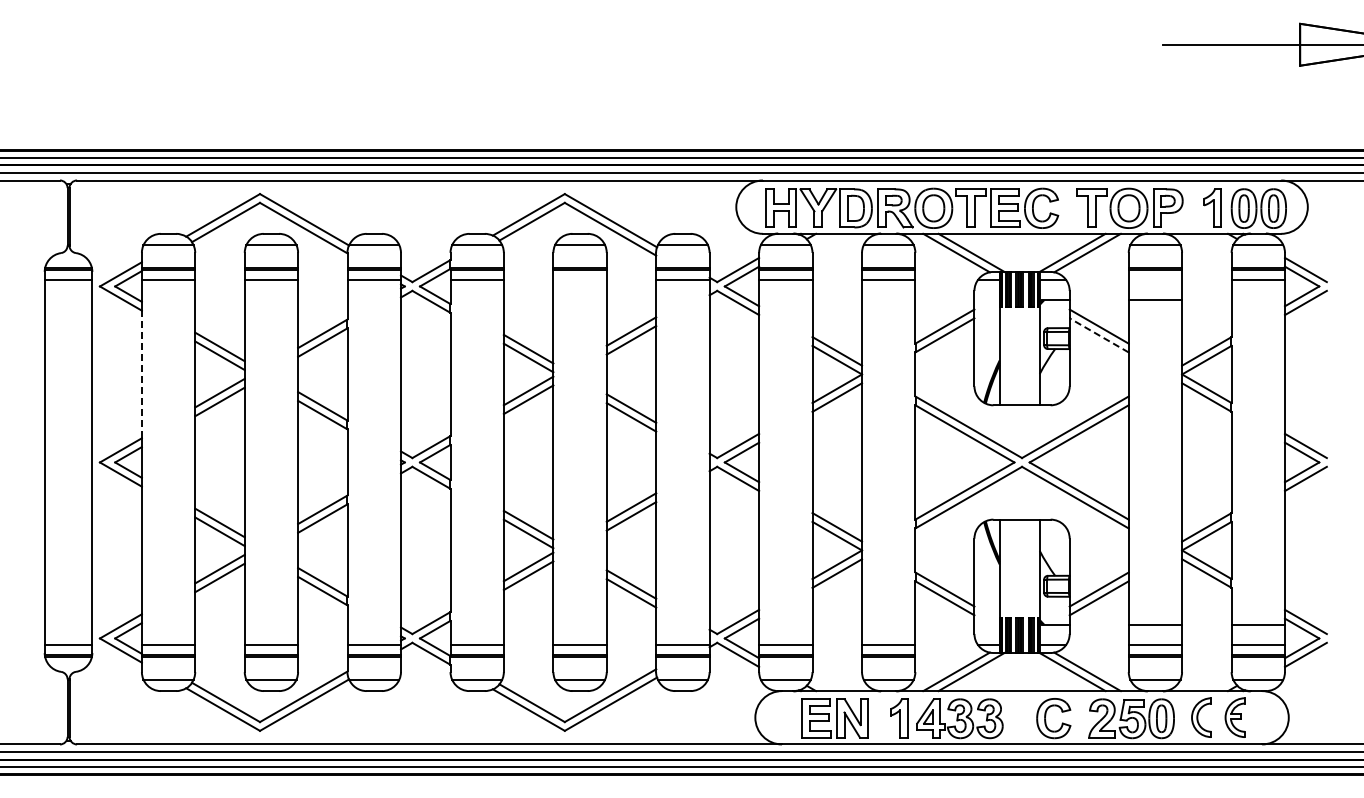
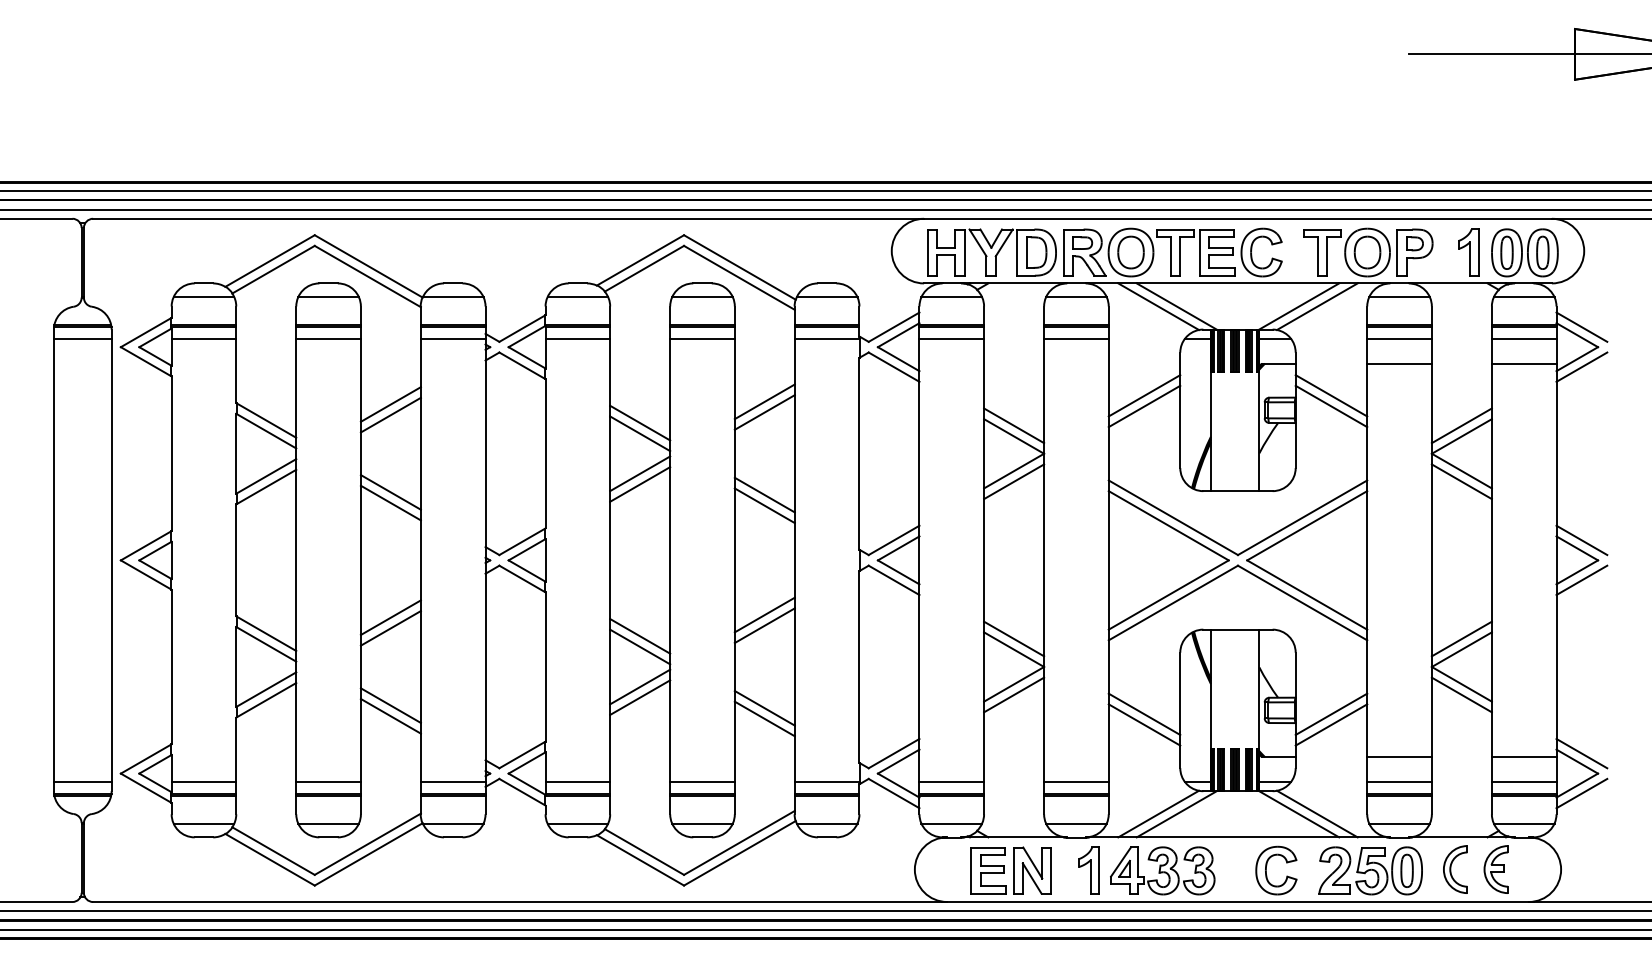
line: (579, 279) -> (701, 338), added
line: (1155, 279) -> (1399, 338), added
line: (1257, 299) -> (1523, 362), added
line: (1098, 335) -> (1330, 406), dashed -> solid
line: (141, 374) -> (171, 453), dashed -> solid

